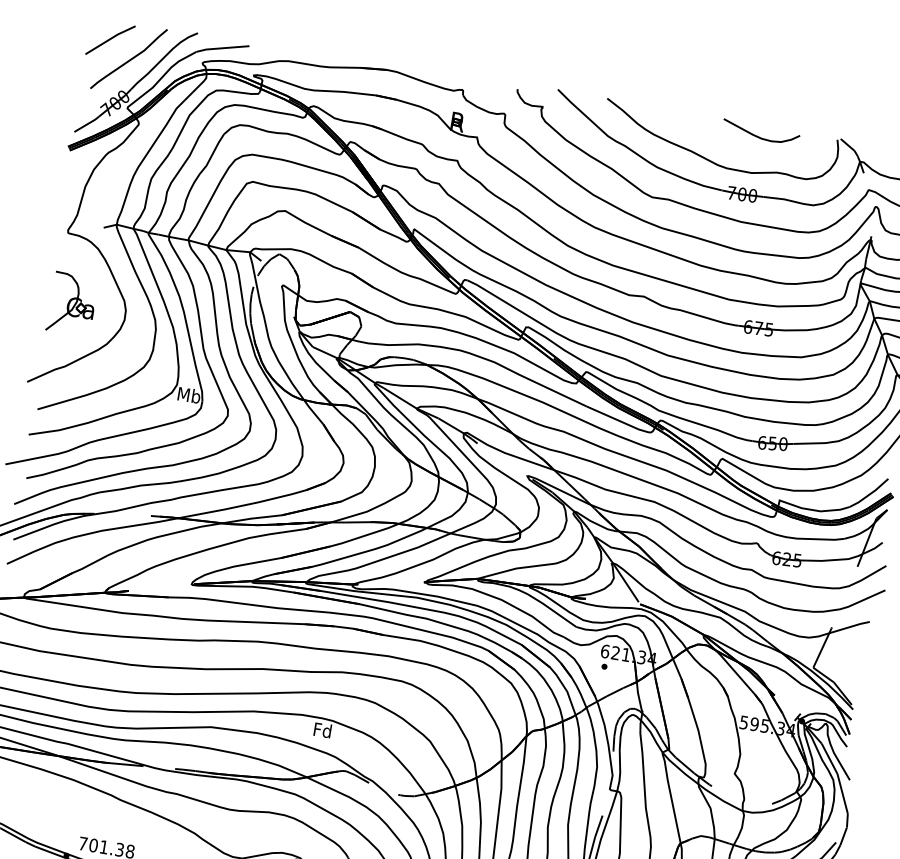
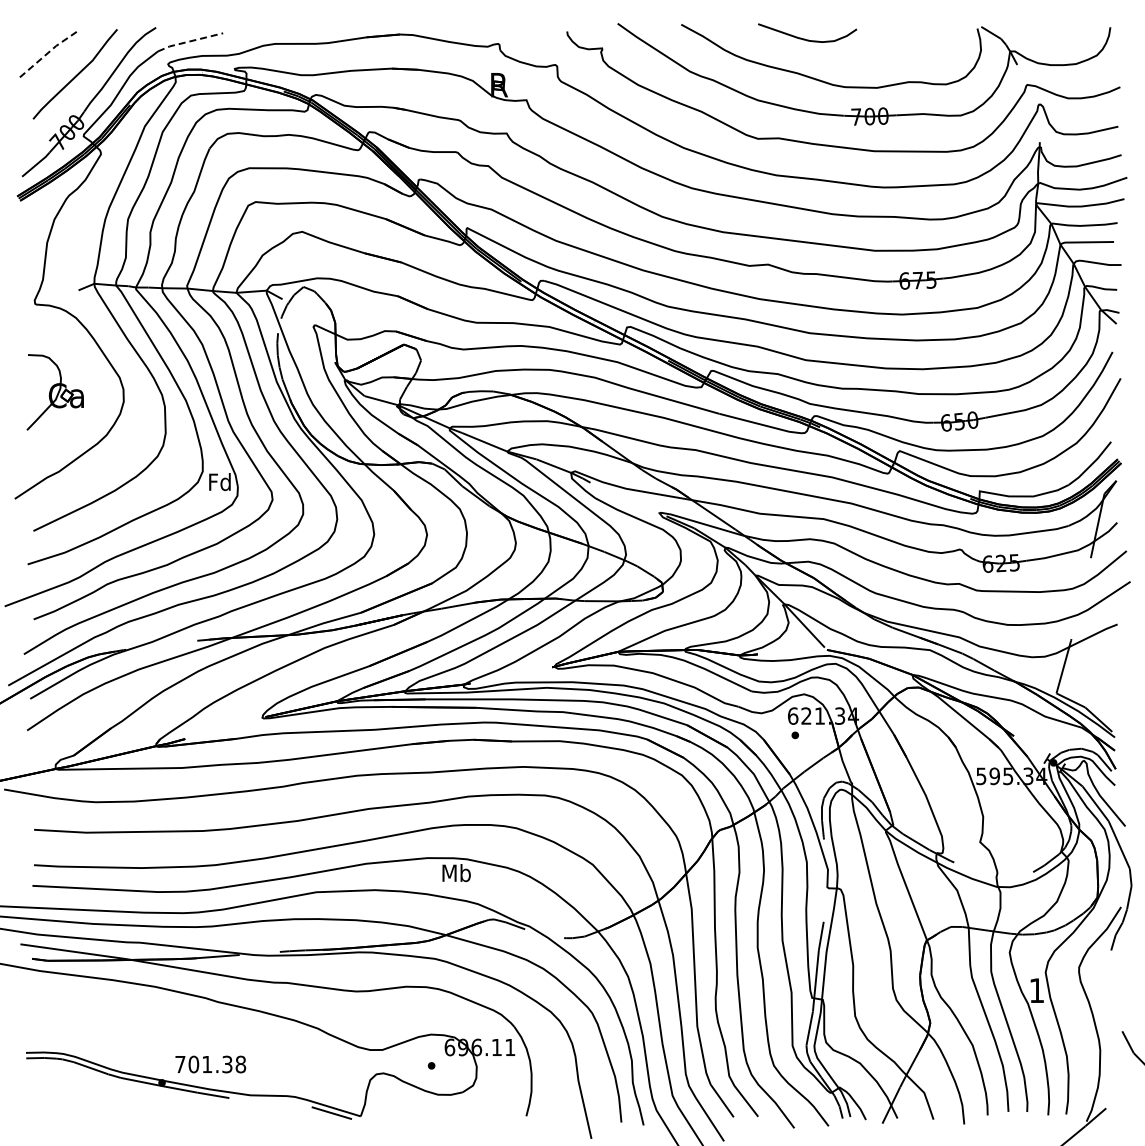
line: (110, 39) -> (48, 53), solid -> dashed
line: (222, 48) -> (189, 41), solid -> dashed
curve: (758, 136) -> (805, 38), moved
text: (189, 395) -> (220, 482), Mb -> Fd
text: (322, 730) -> (456, 873), Fd -> Mb

